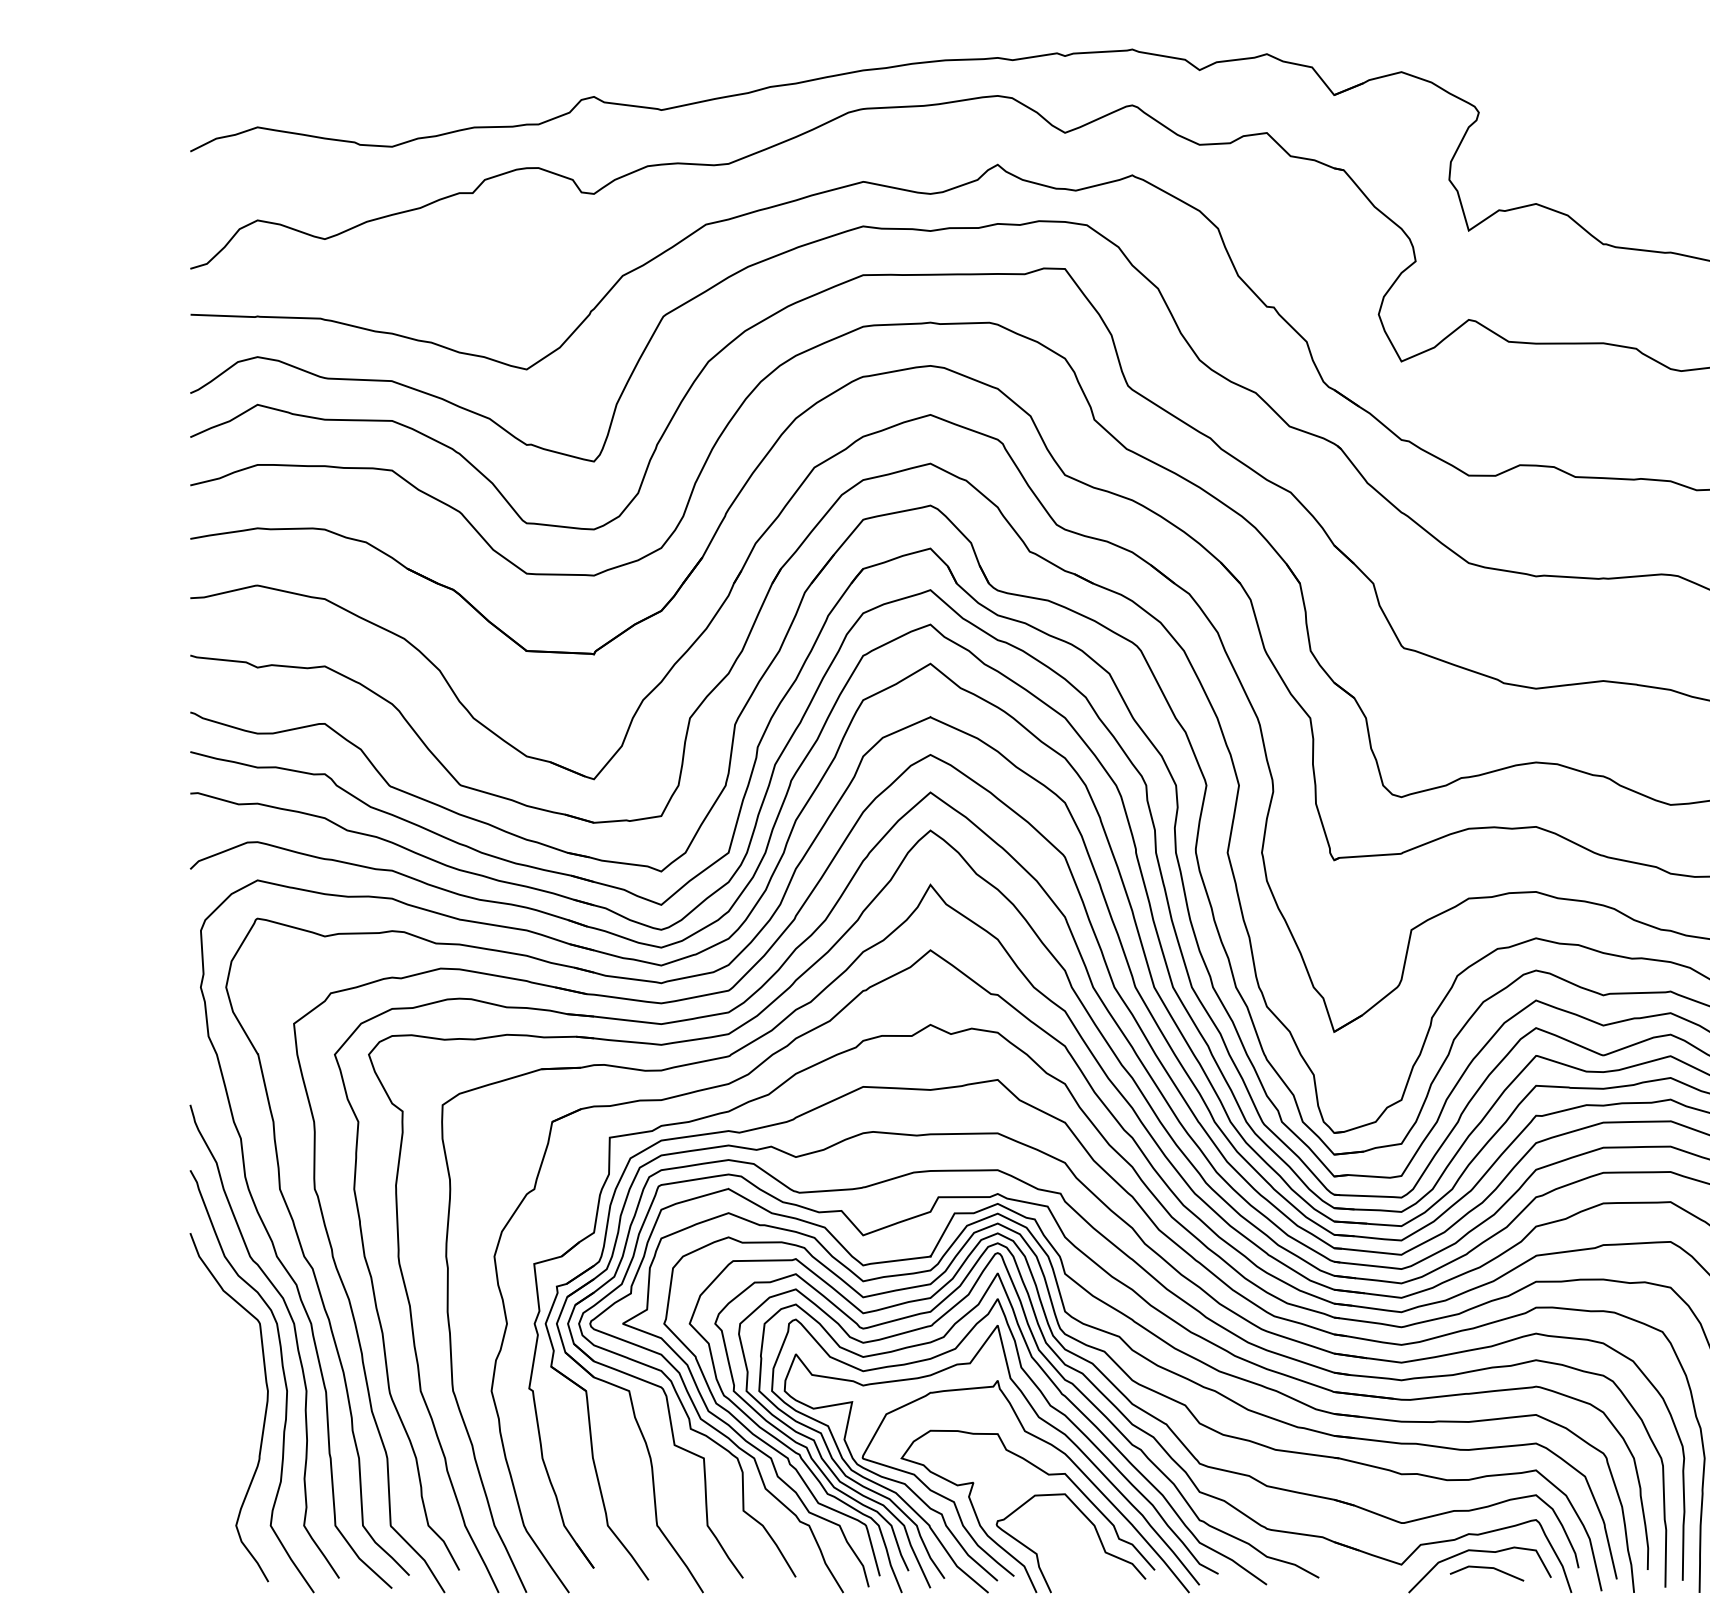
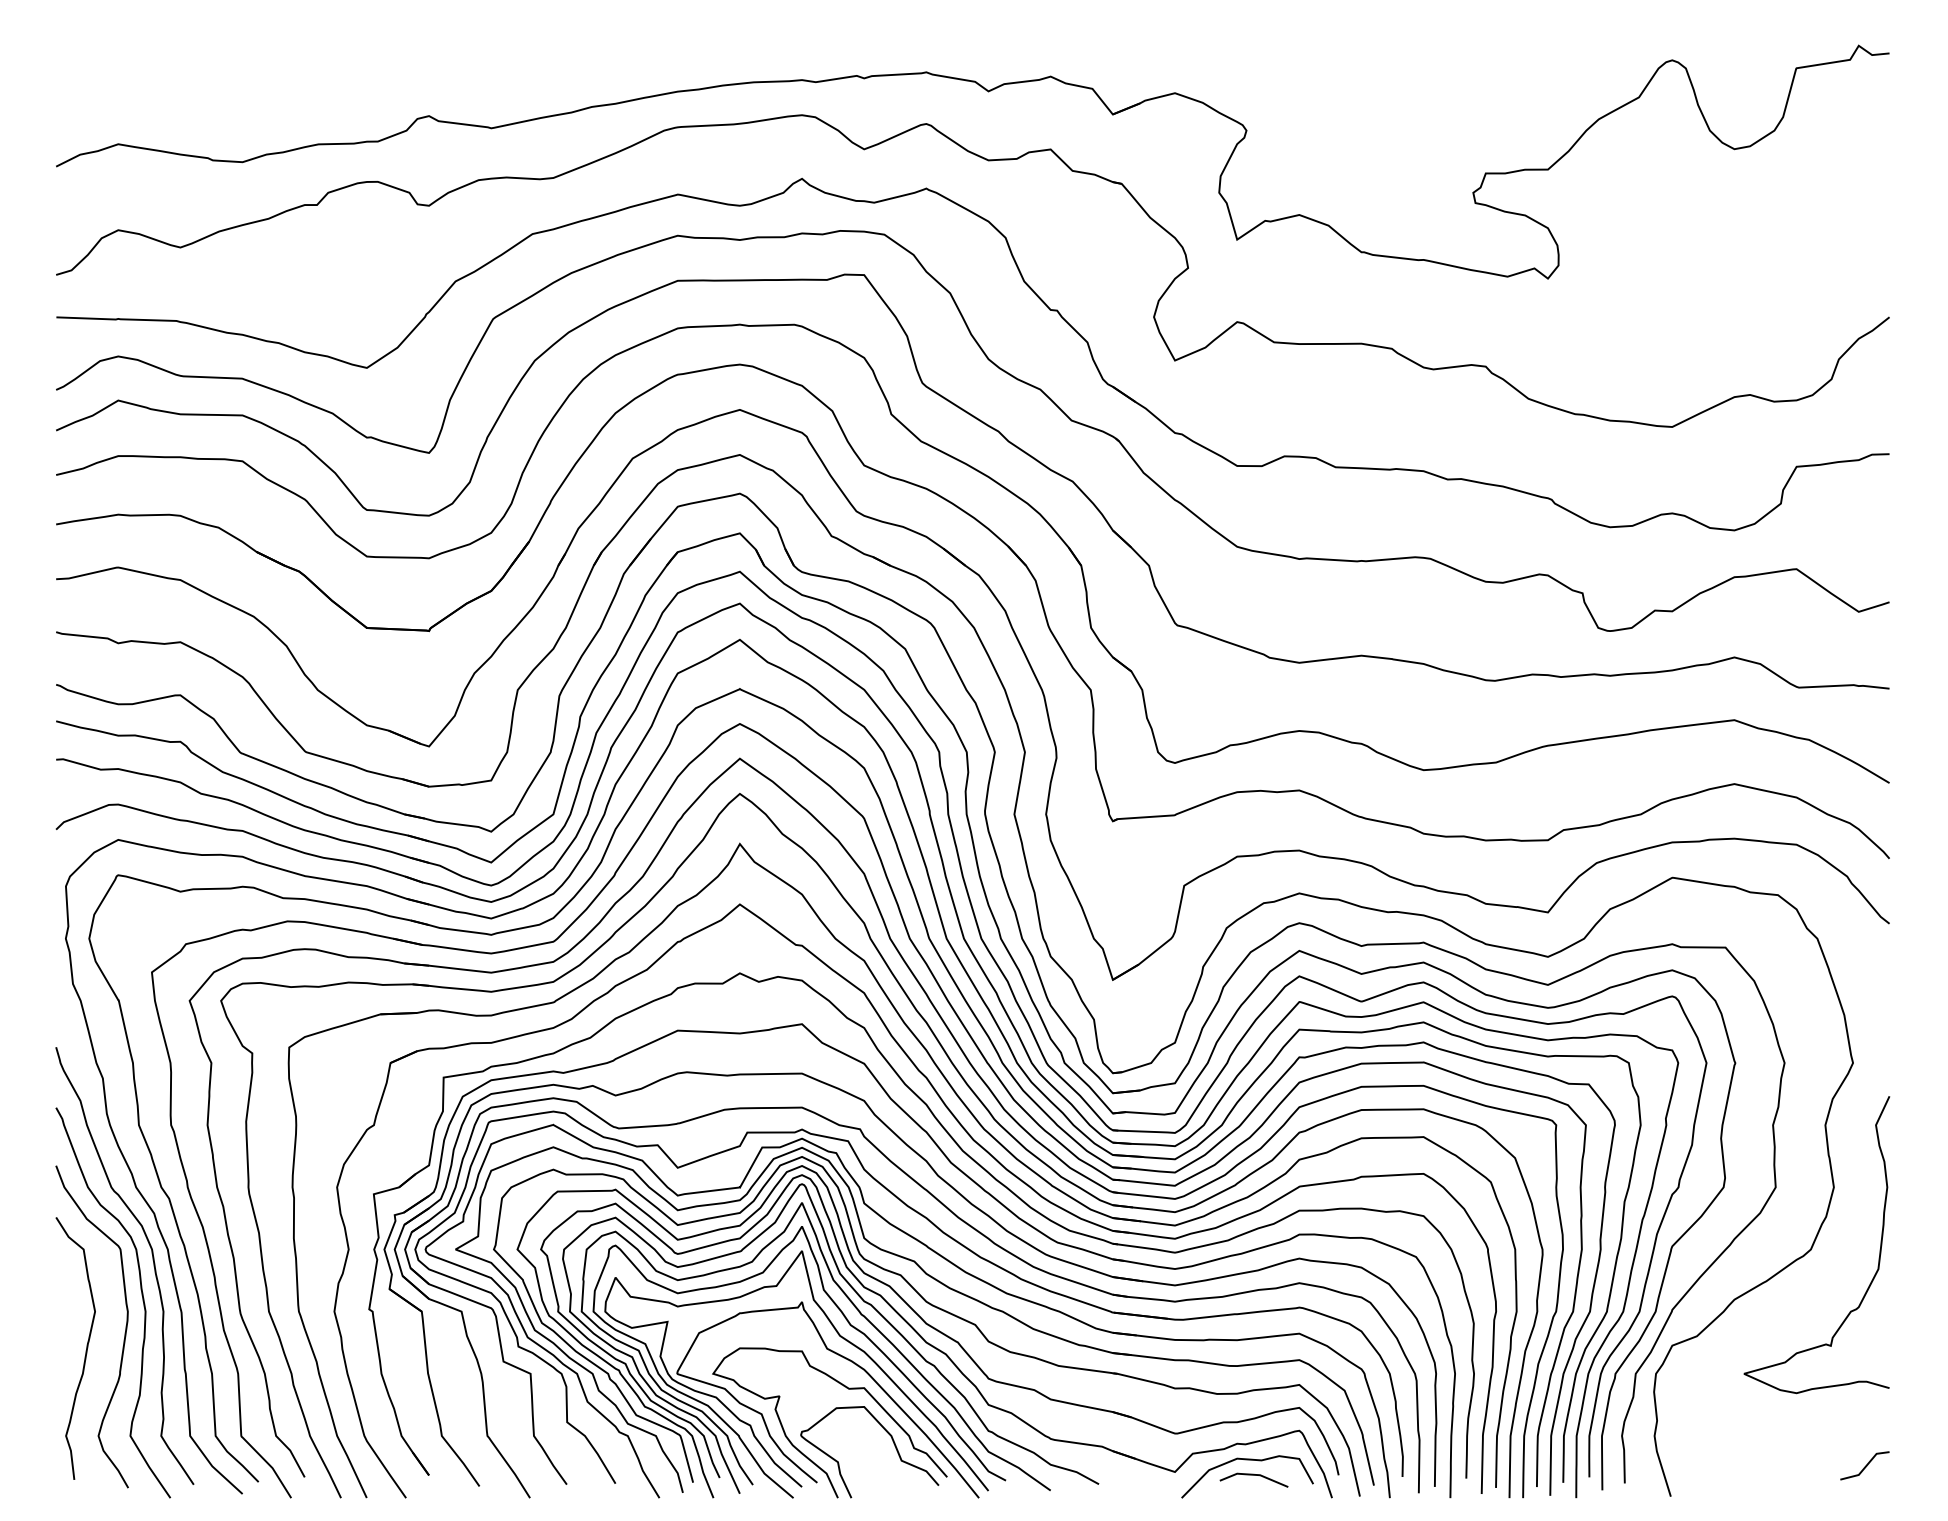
curve: (222, 1433) -> (85, 1350), added

